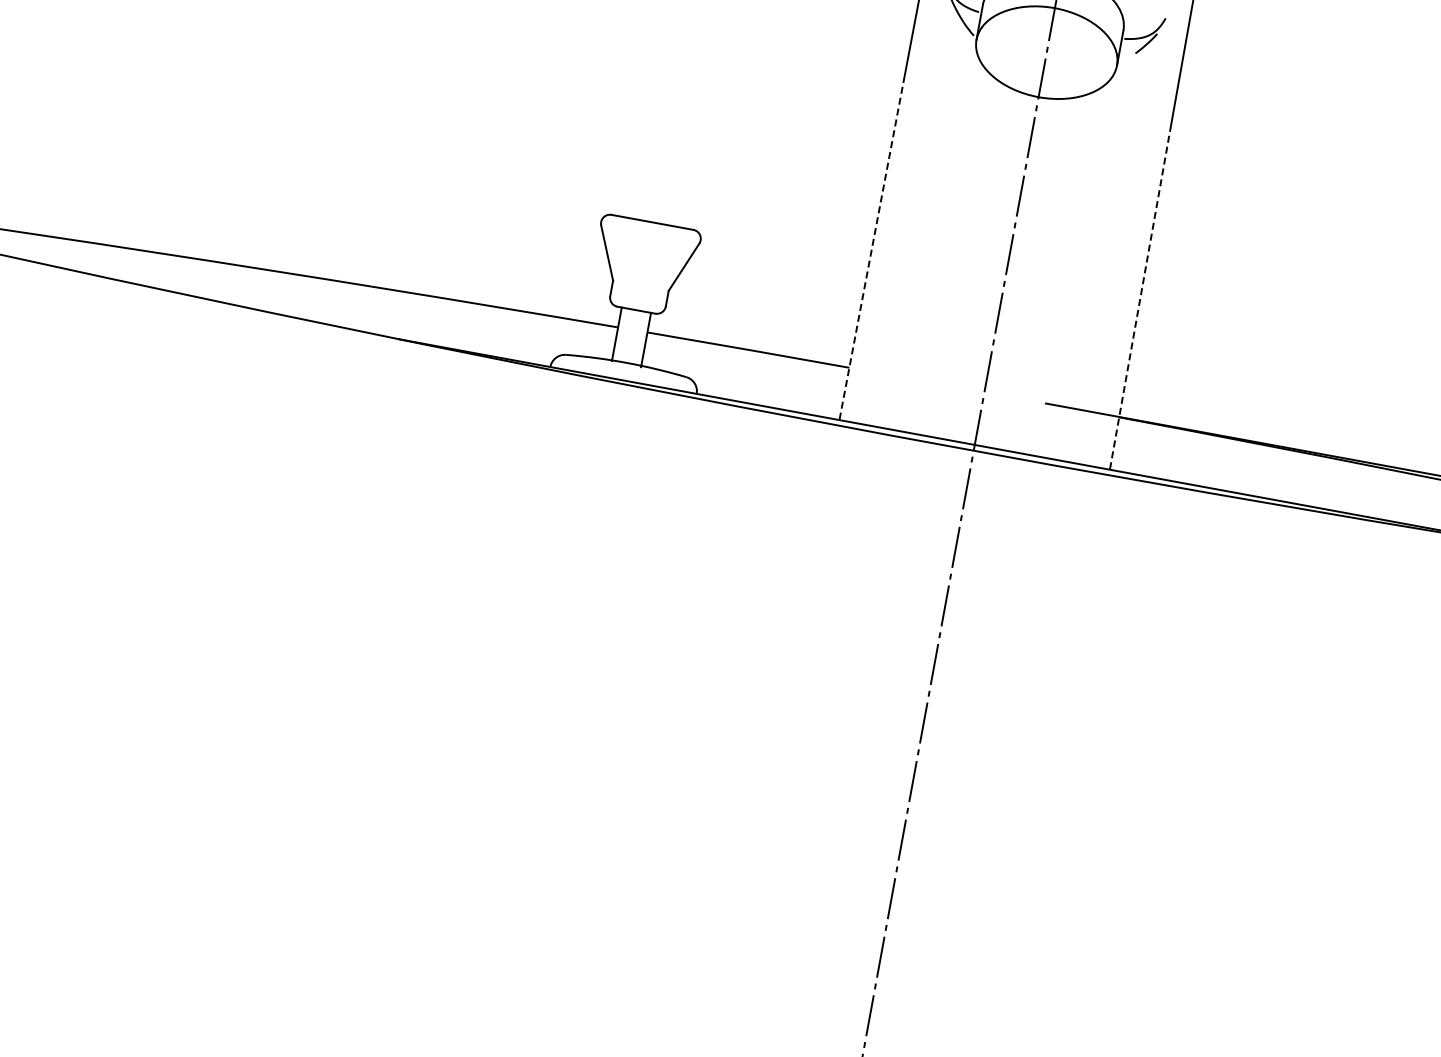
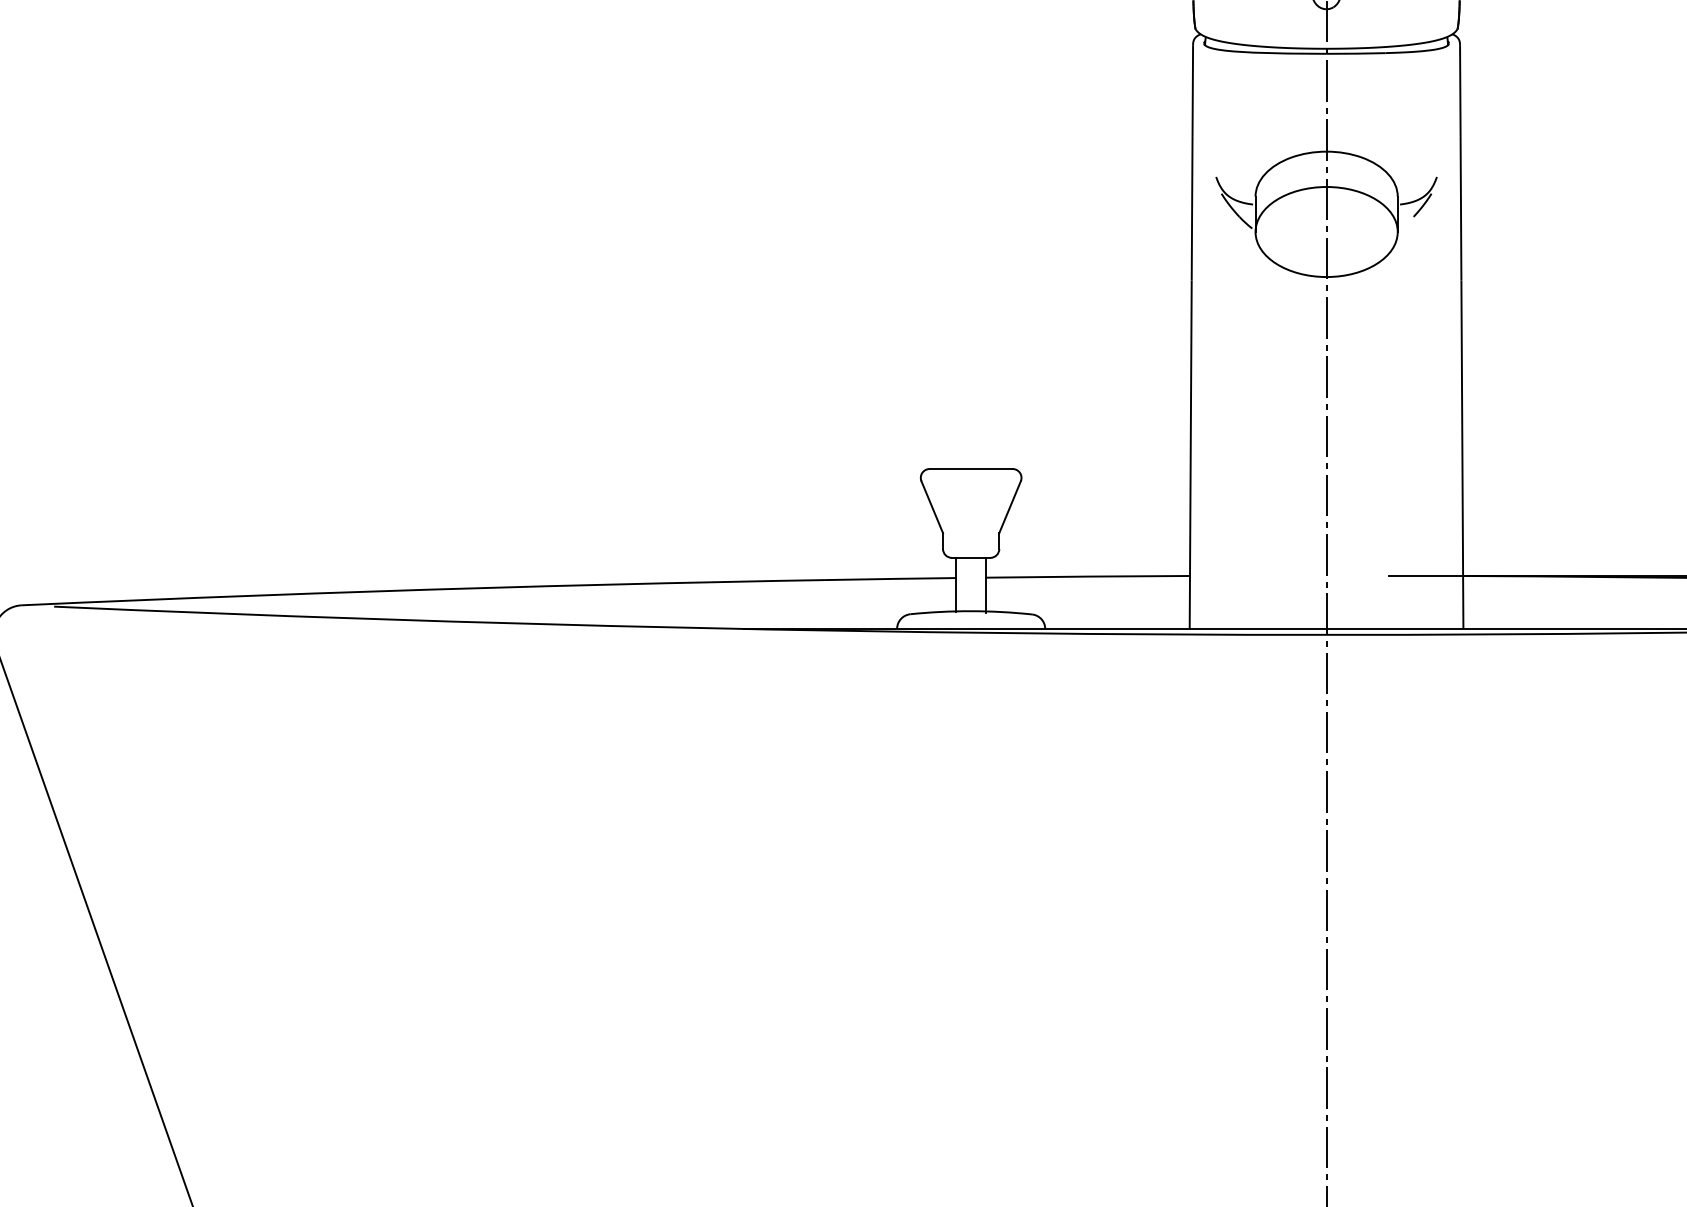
line: (871, 248) -> (1190, 455), dashed -> solid
line: (1140, 298) -> (1462, 455), dashed -> solid

